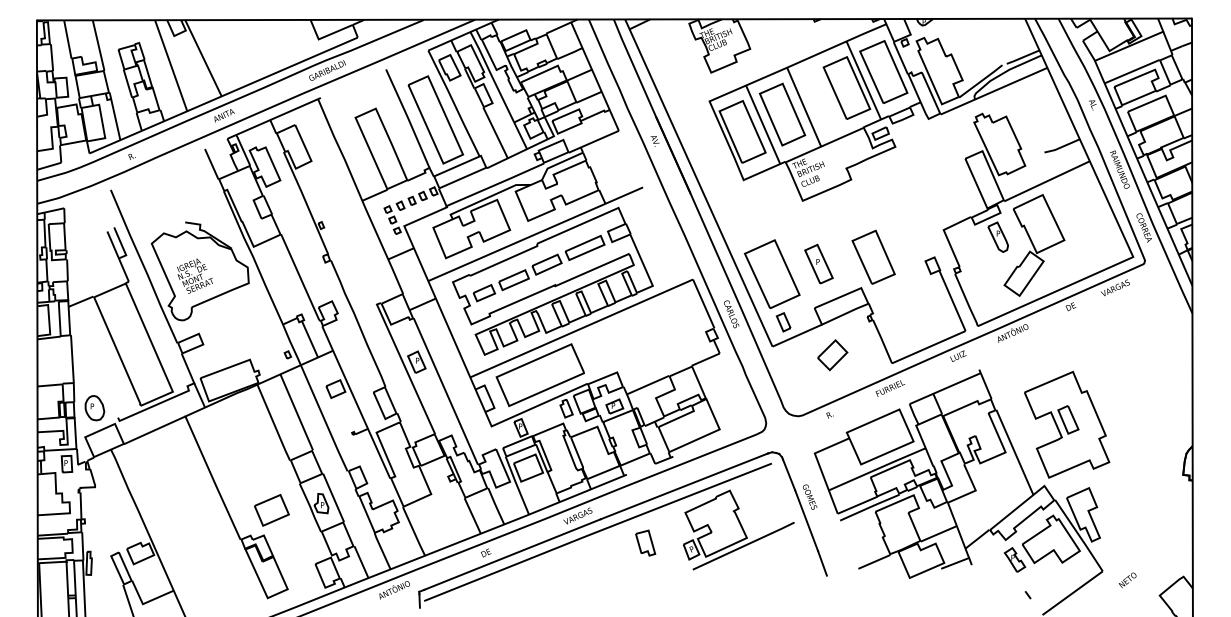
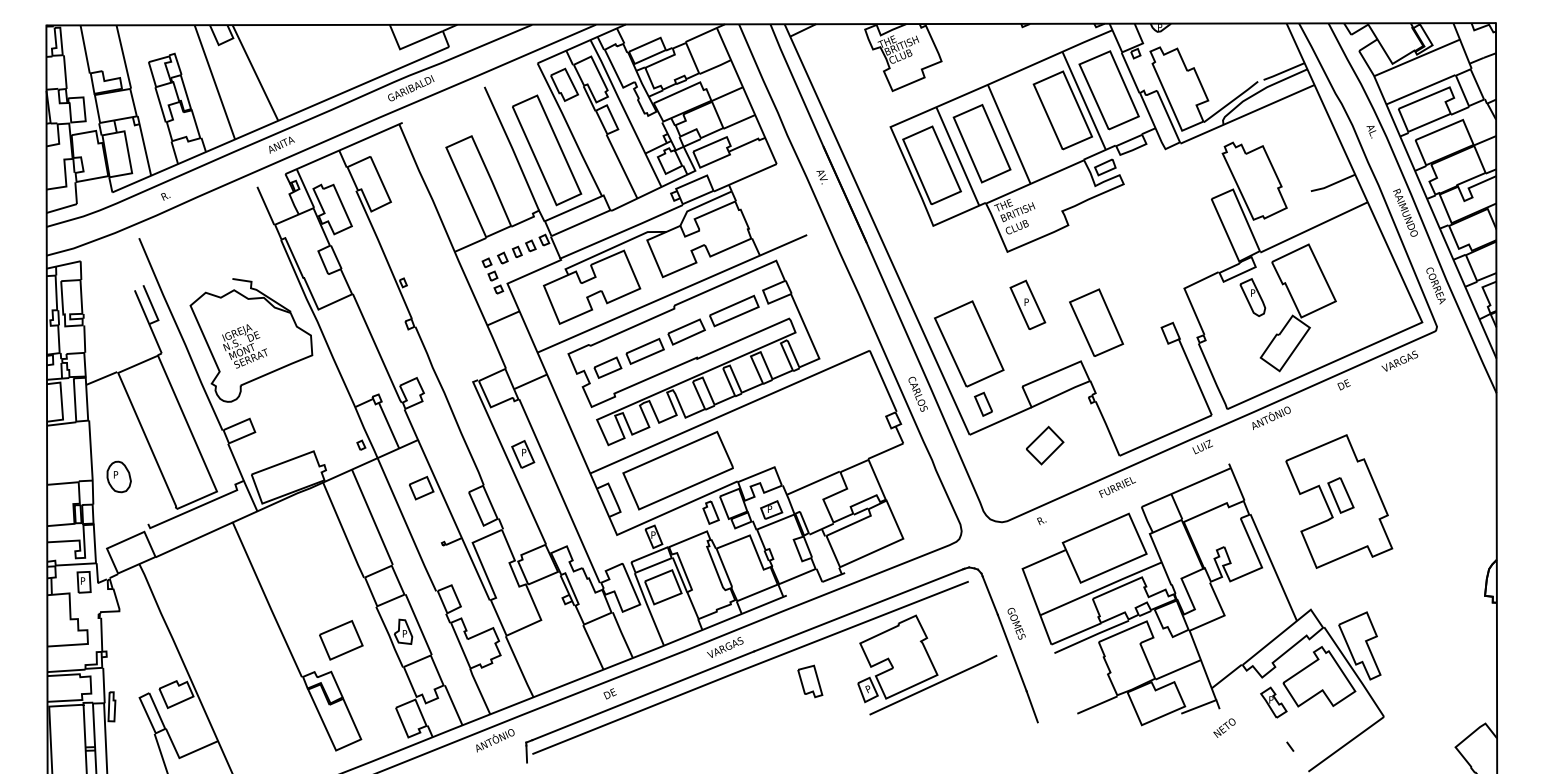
part: (818, 263) -> (1027, 304), moved
part: (94, 408) -> (118, 477), moved
part: (1067, 424) -> (1339, 501), moved
text: (1127, 579) -> (1224, 727), moved

